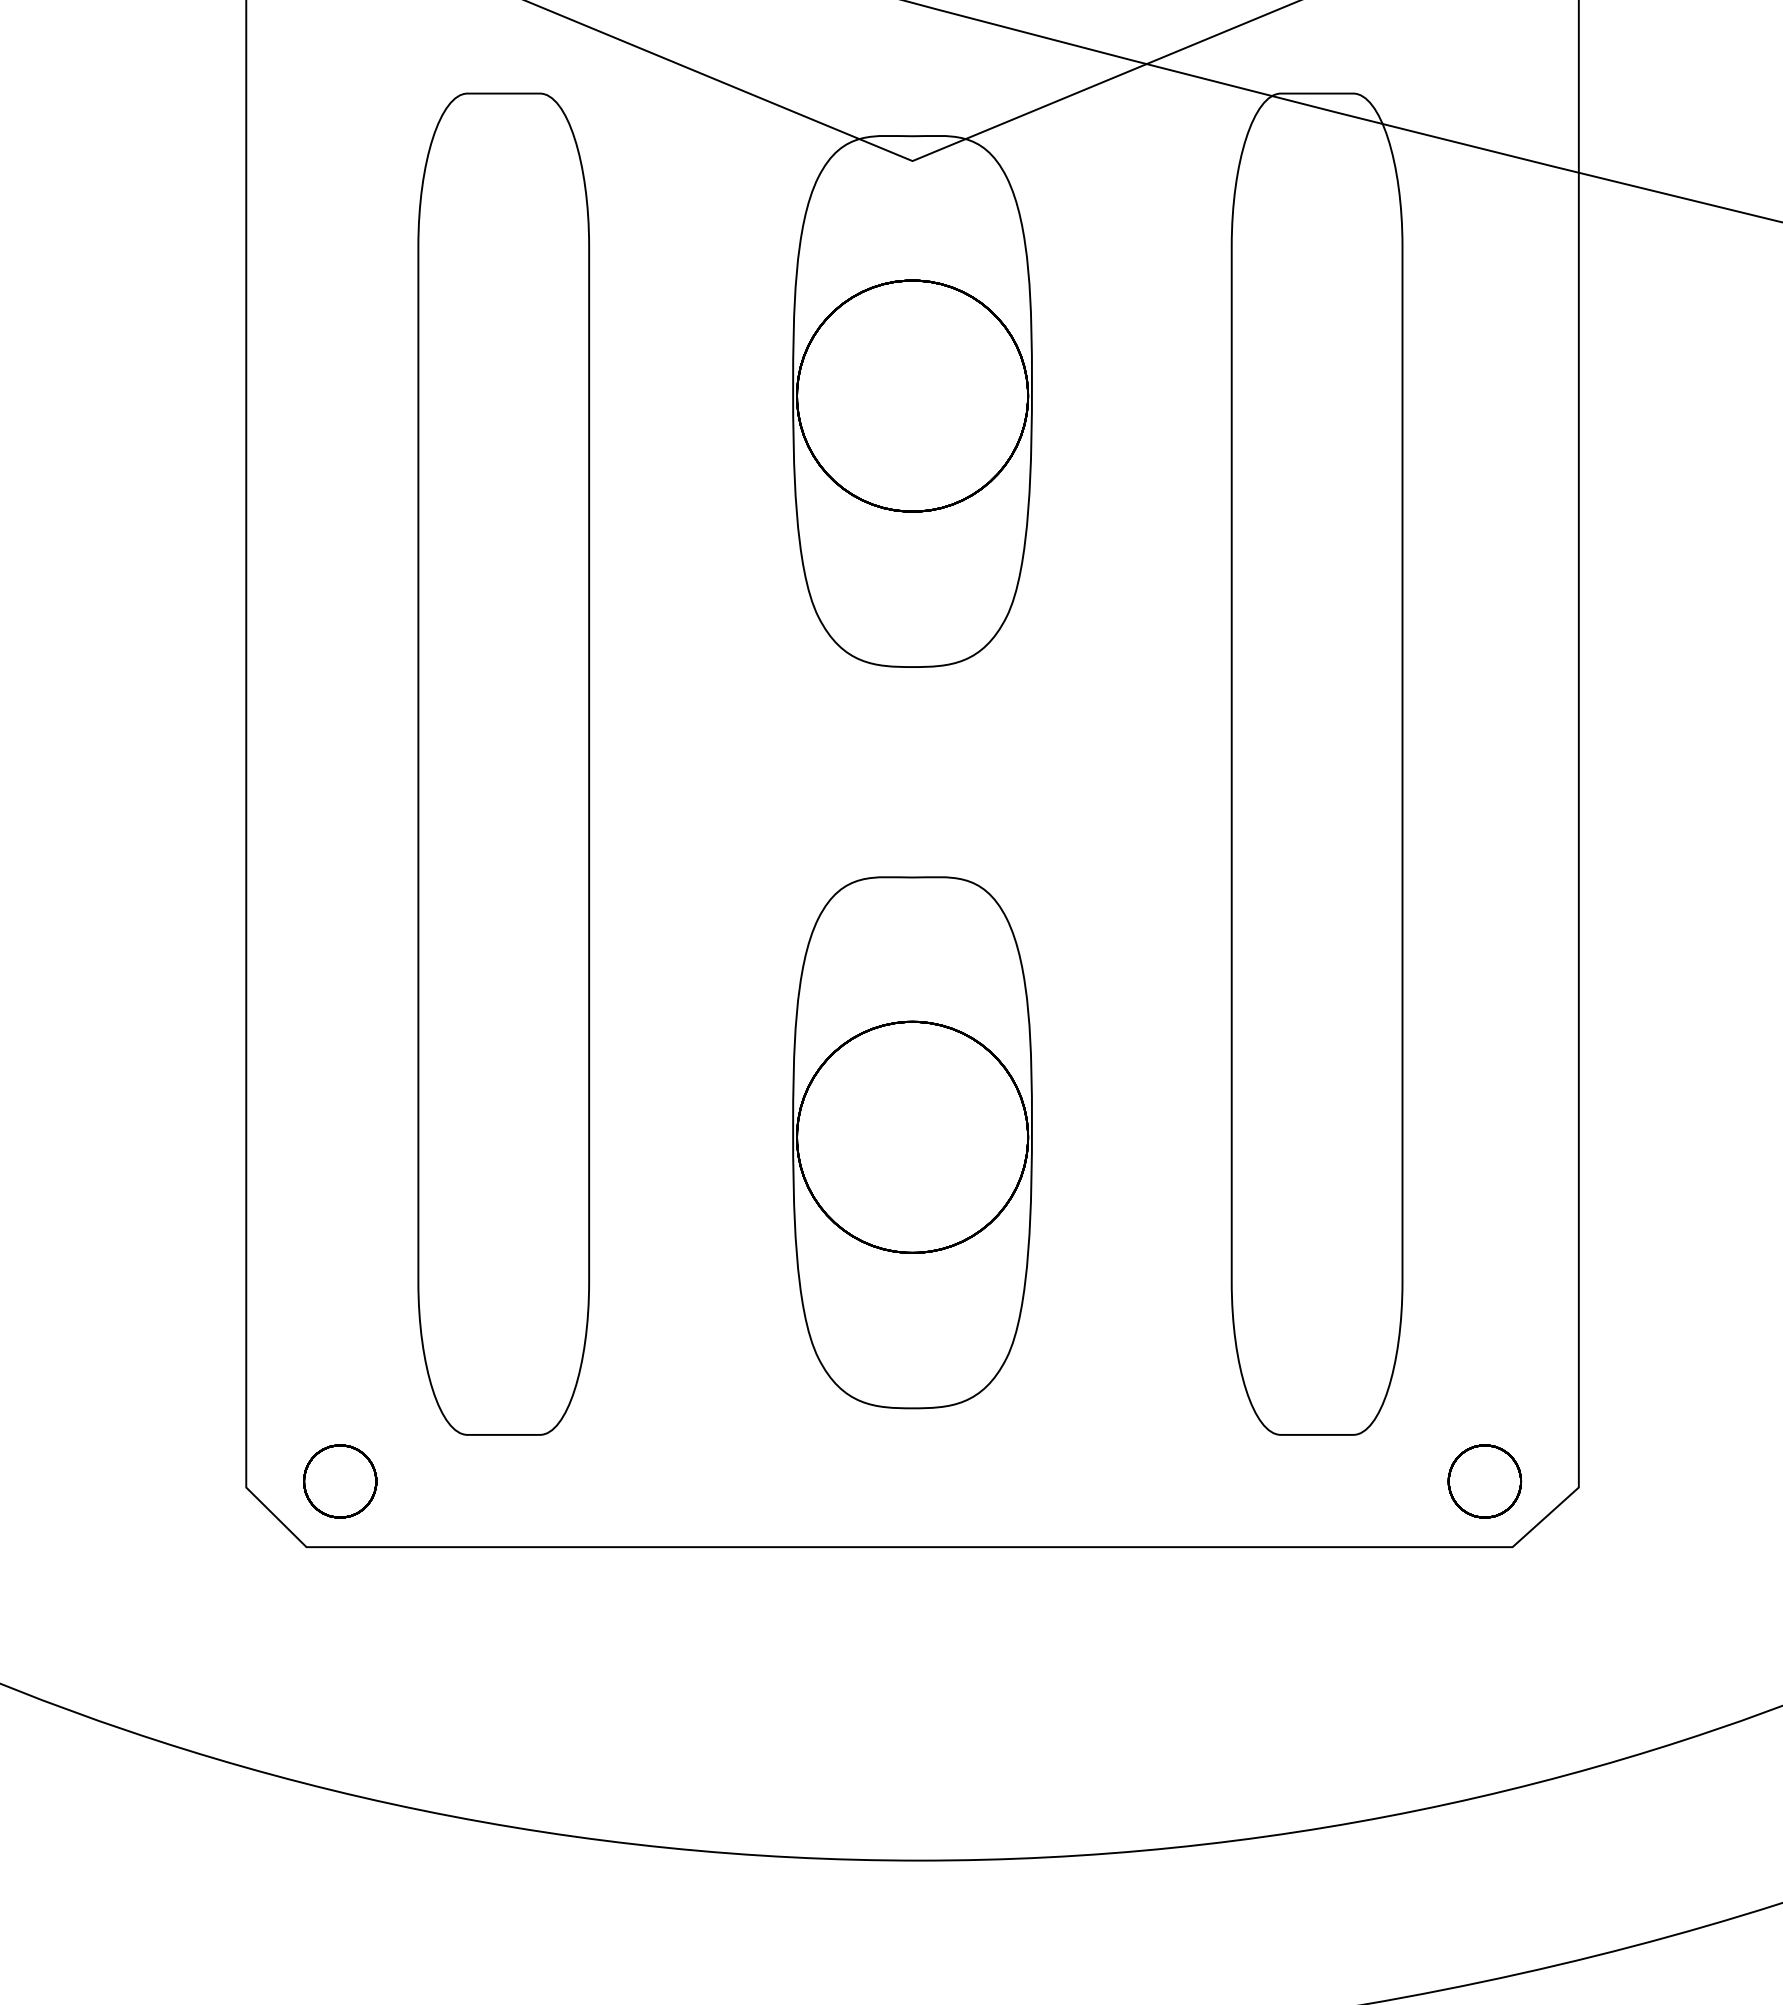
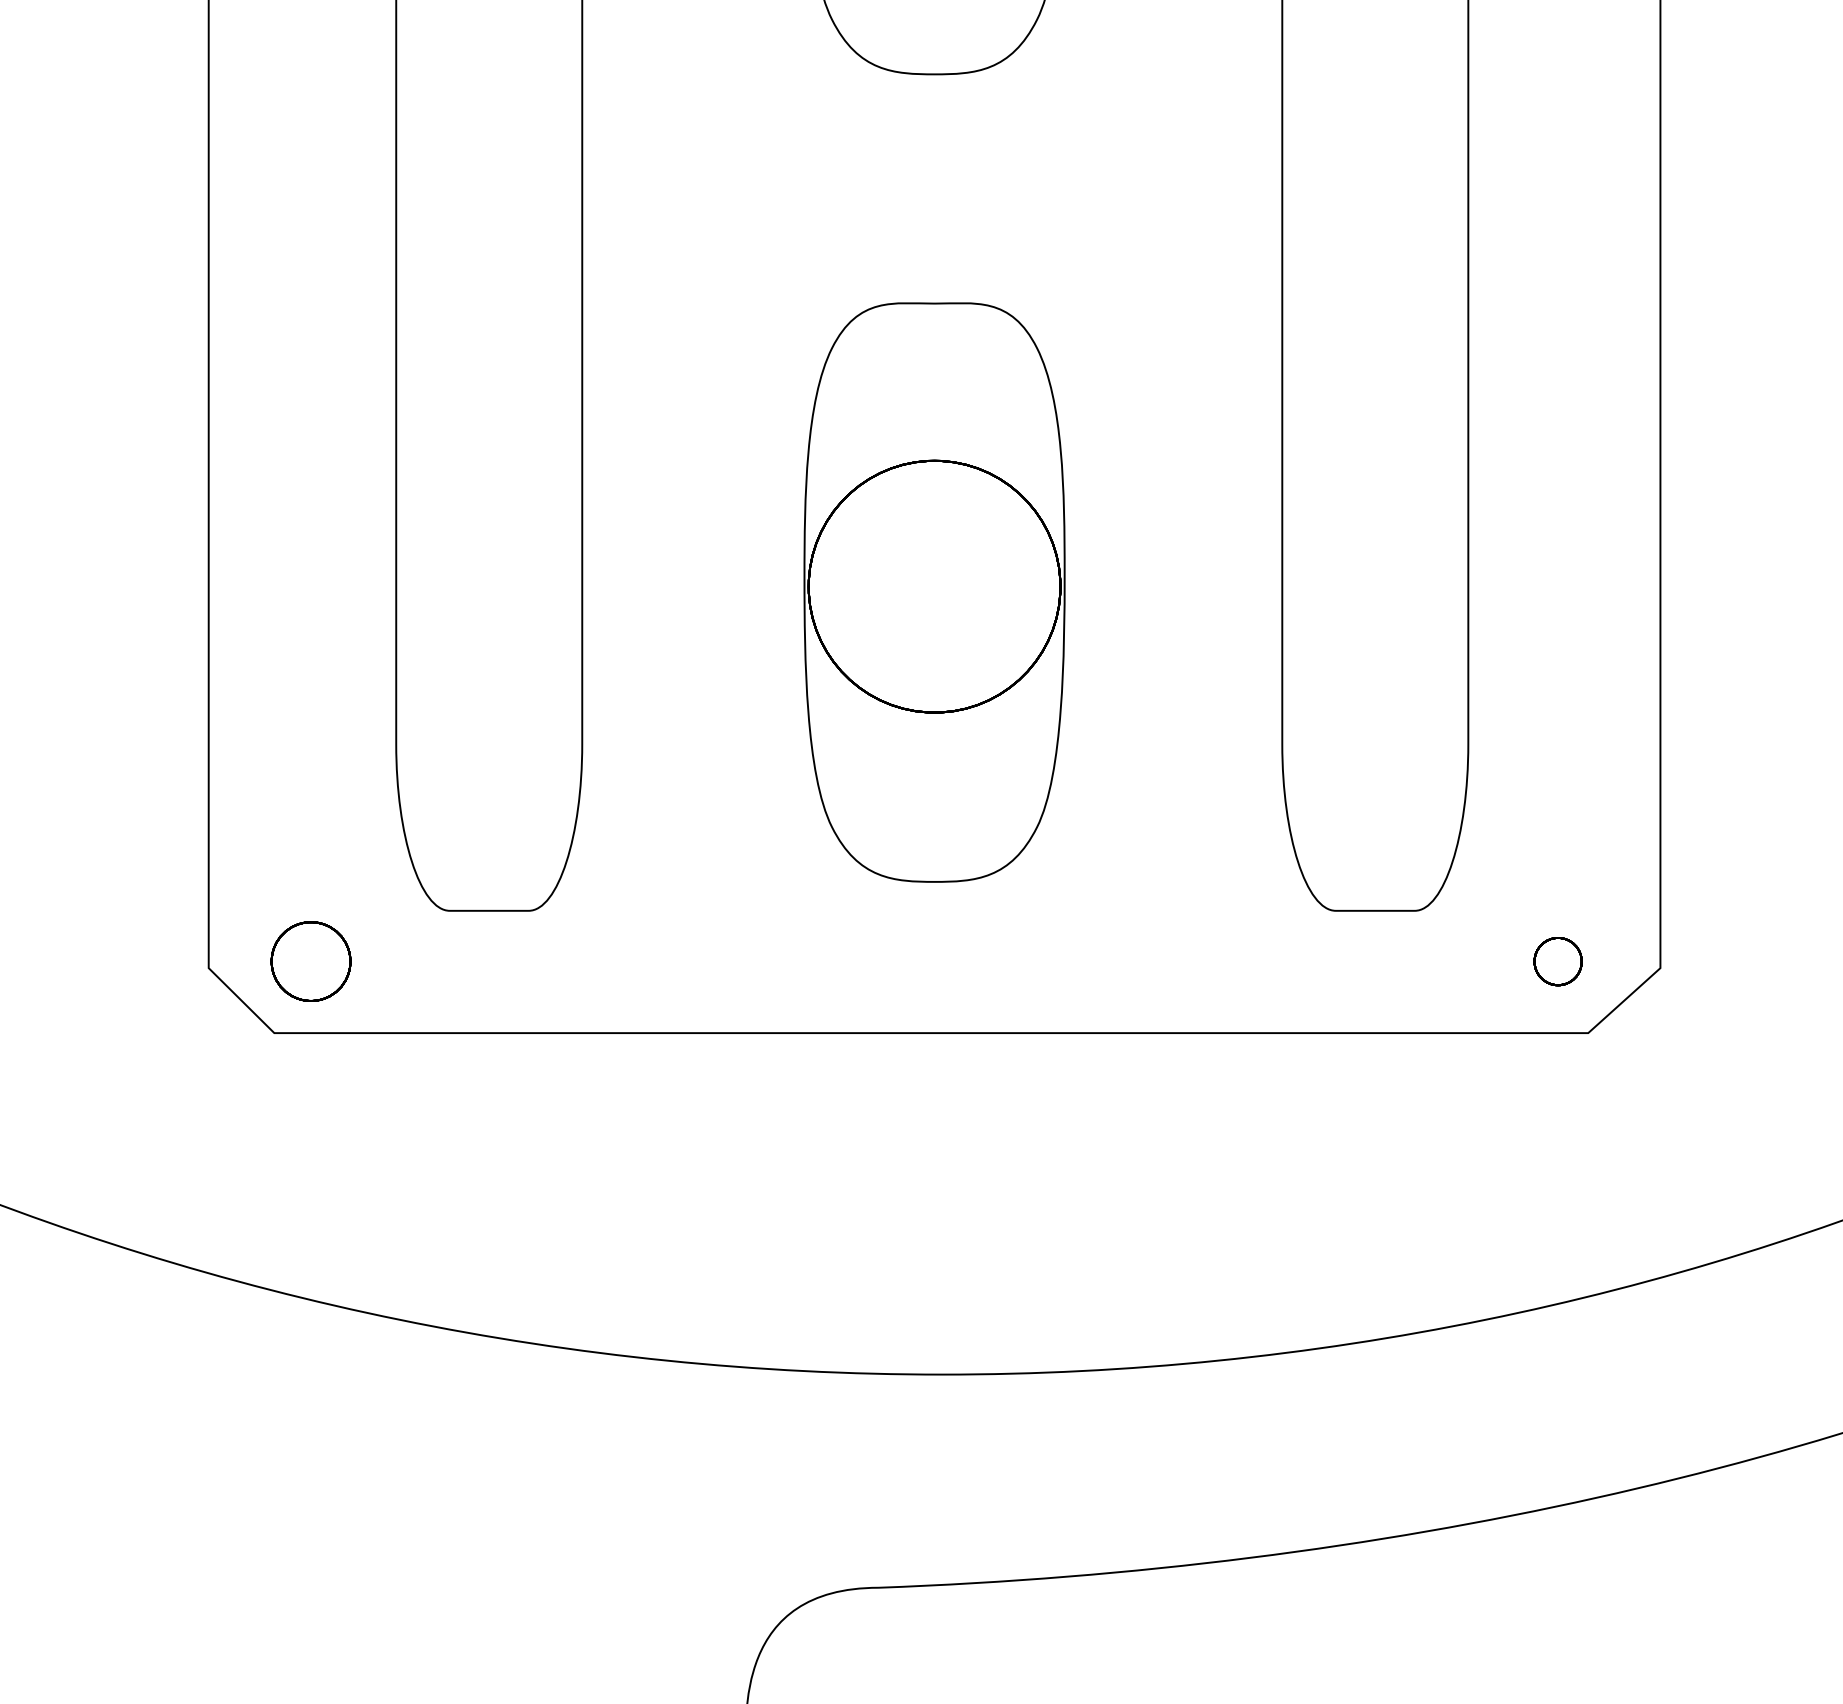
part: (1484, 1481) -> (1557, 961), size x0.6

